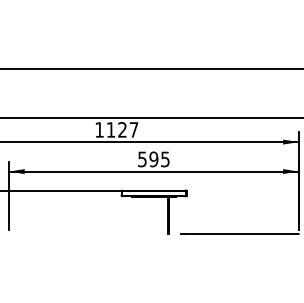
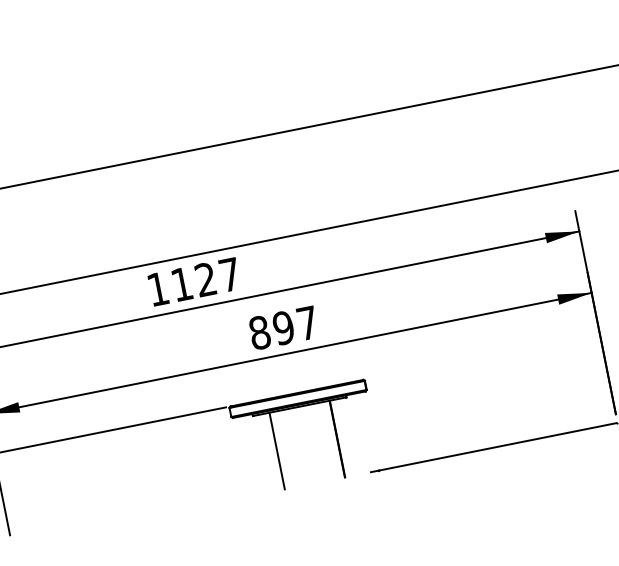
text: (153, 159) -> (282, 328), 595 -> 897
line: (139, 215) -> (277, 451), added

